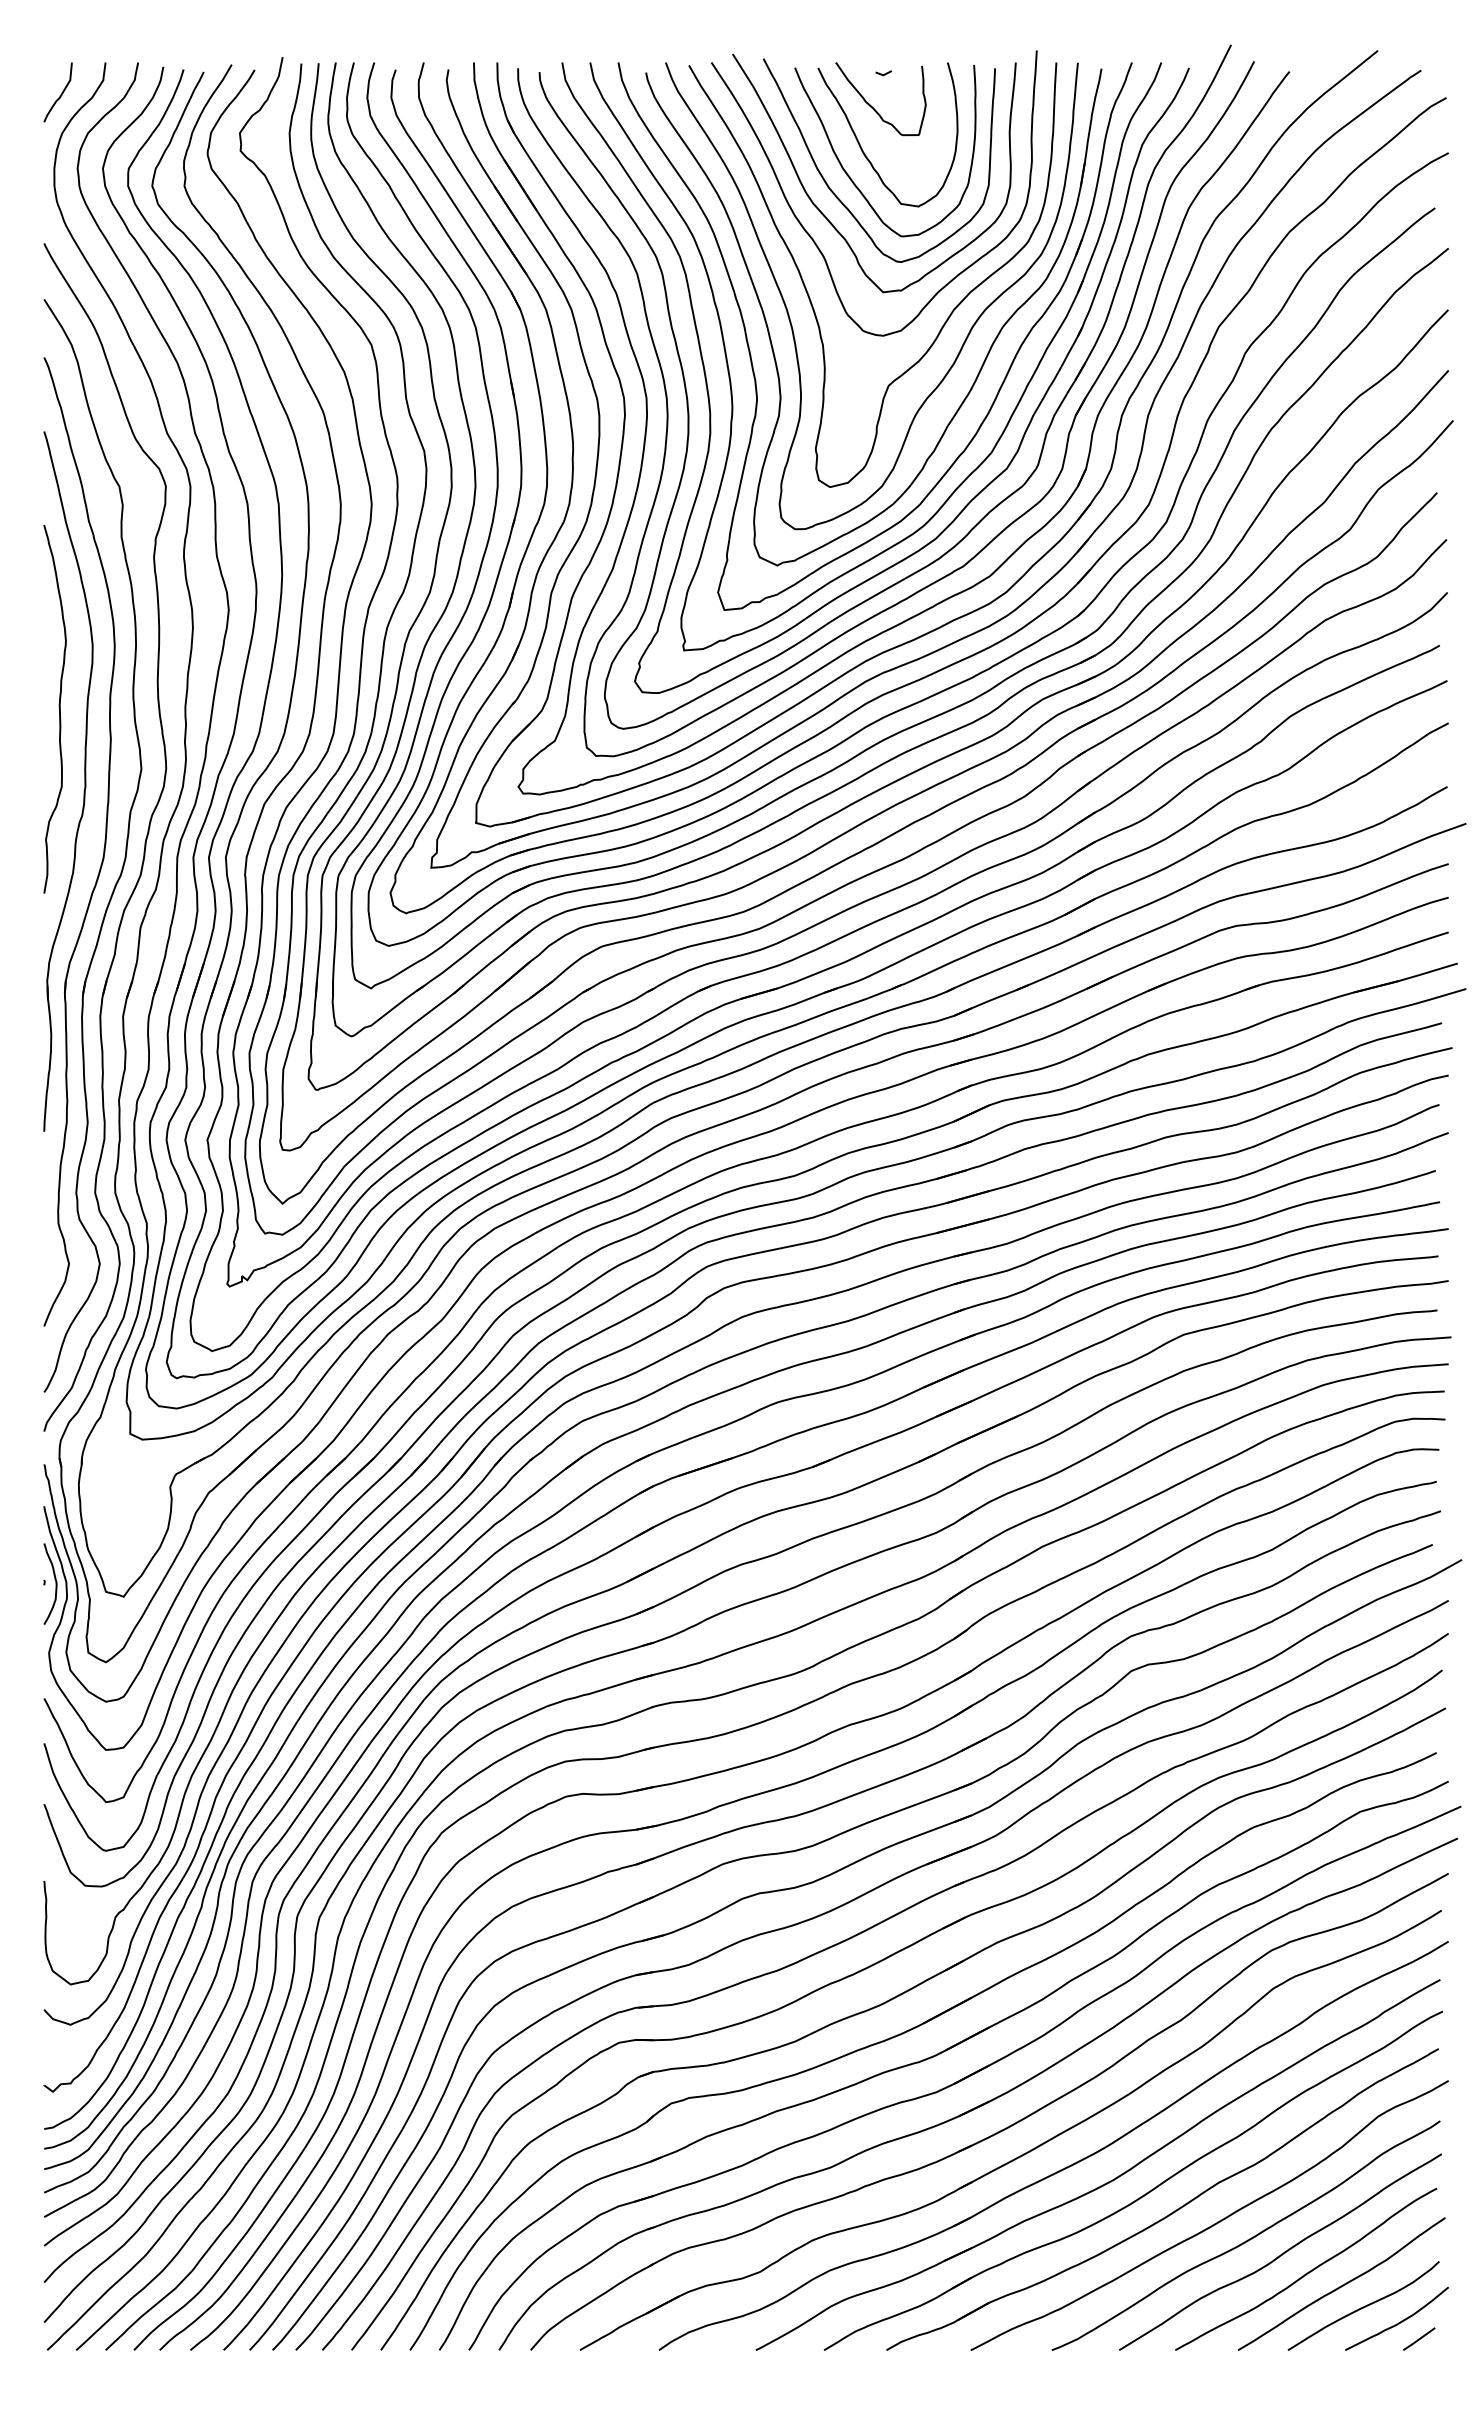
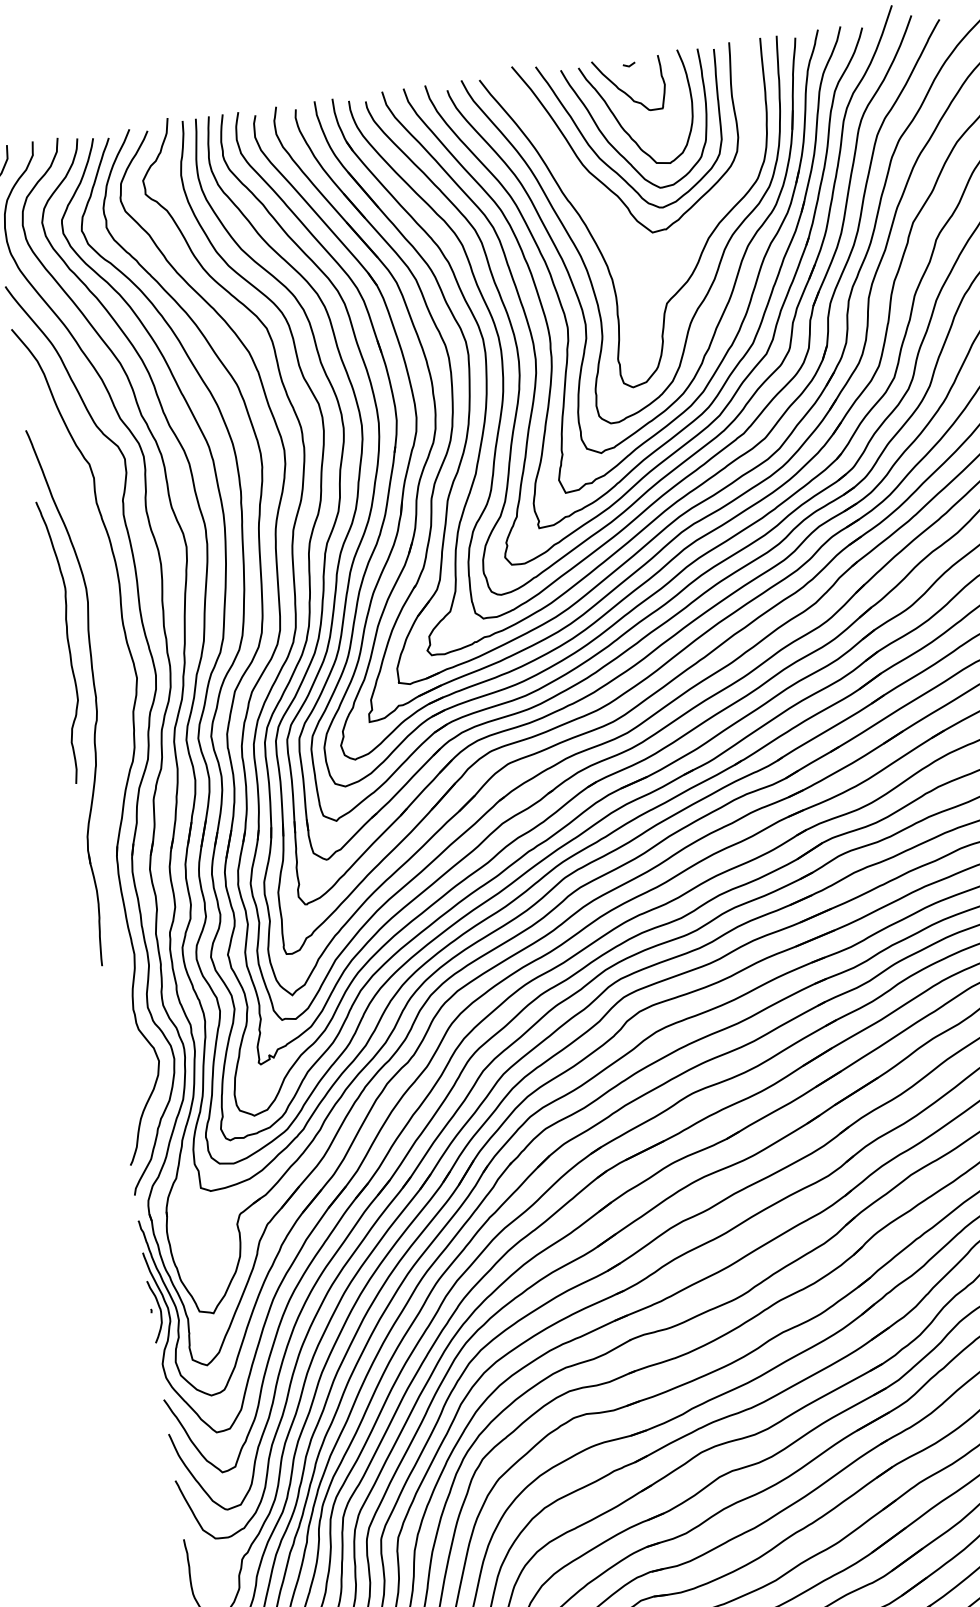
curve: (813, 238) -> (593, 198), removed
part: (104, 841) -> (116, 737), removed

